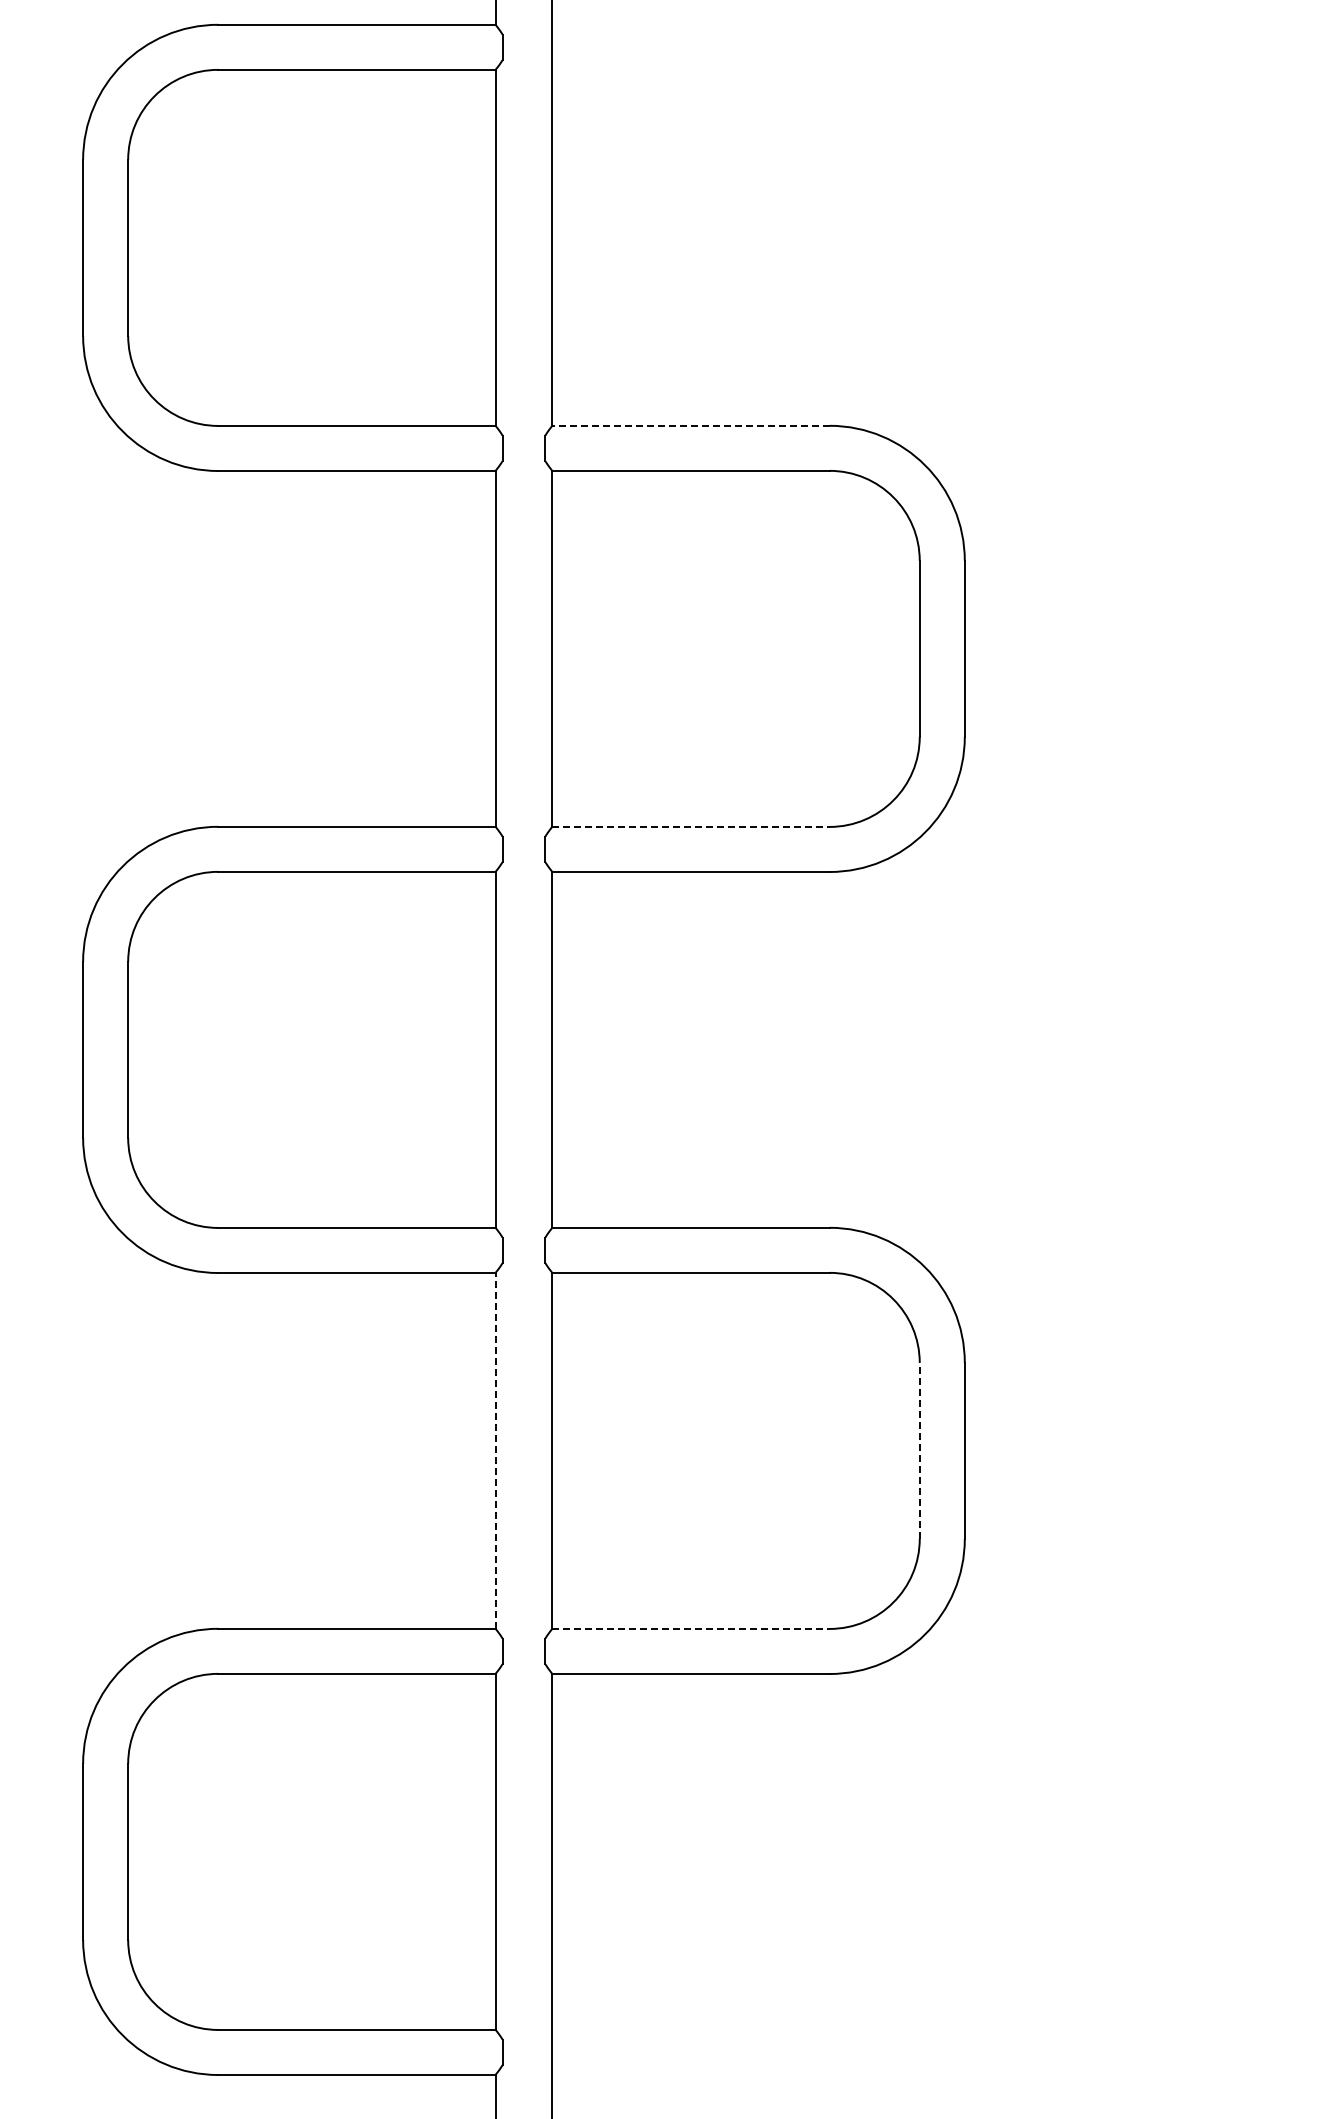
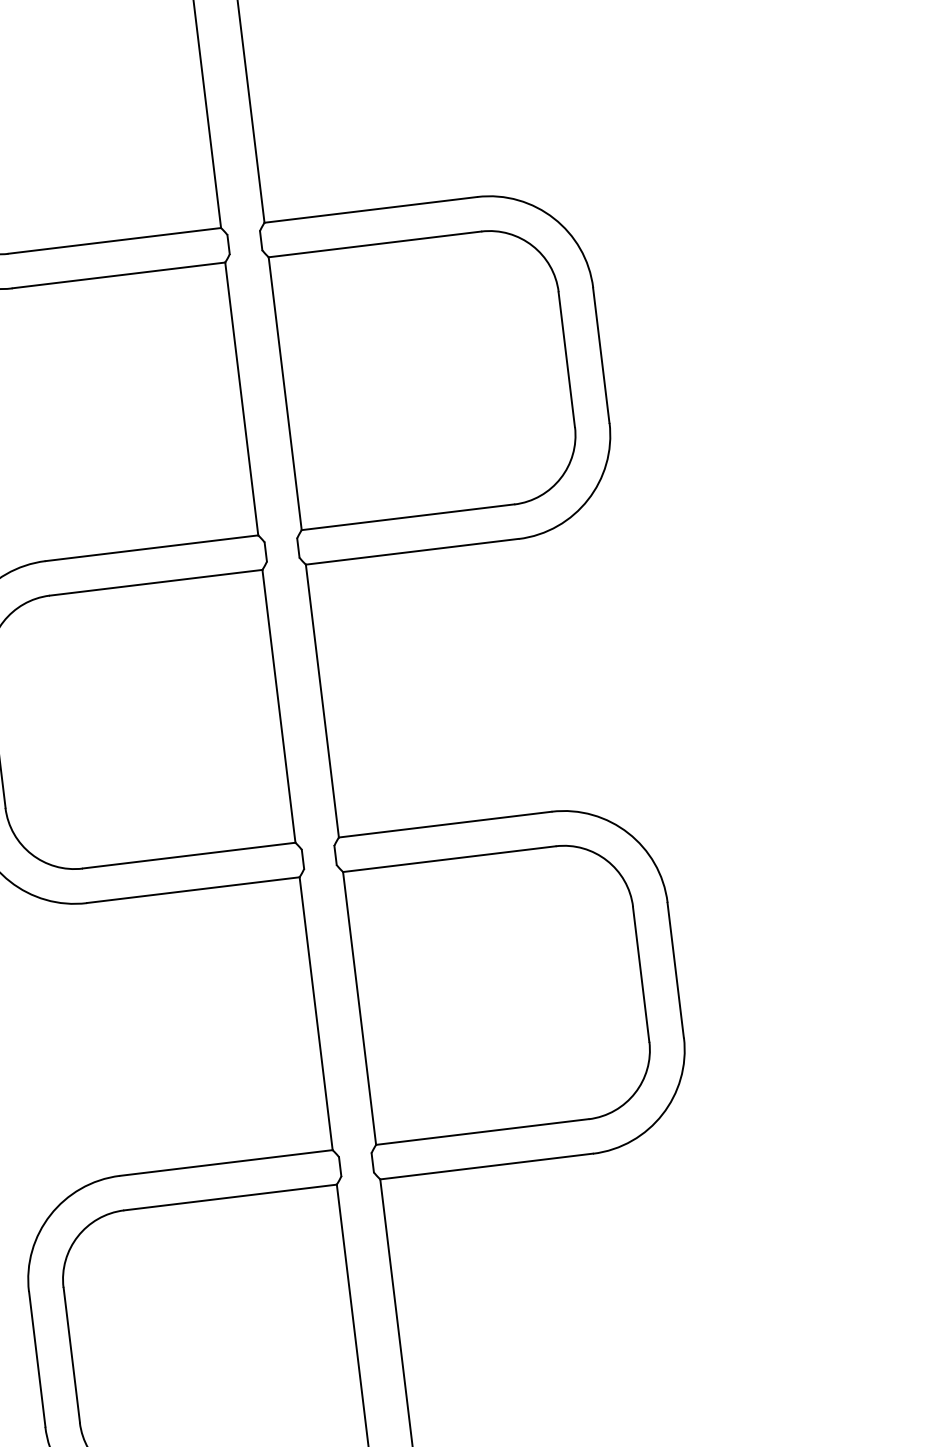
line: (690, 425) -> (370, 209), dashed -> solid
line: (690, 826) -> (407, 517), dashed -> solid
line: (495, 1450) -> (316, 1013), dashed -> solid
line: (919, 1450) -> (641, 974), dashed -> solid
line: (690, 1628) -> (482, 1131), dashed -> solid

